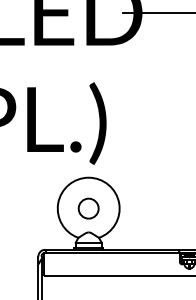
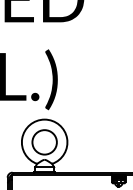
circle: (88, 208) -> (44, 142), size x1.67

